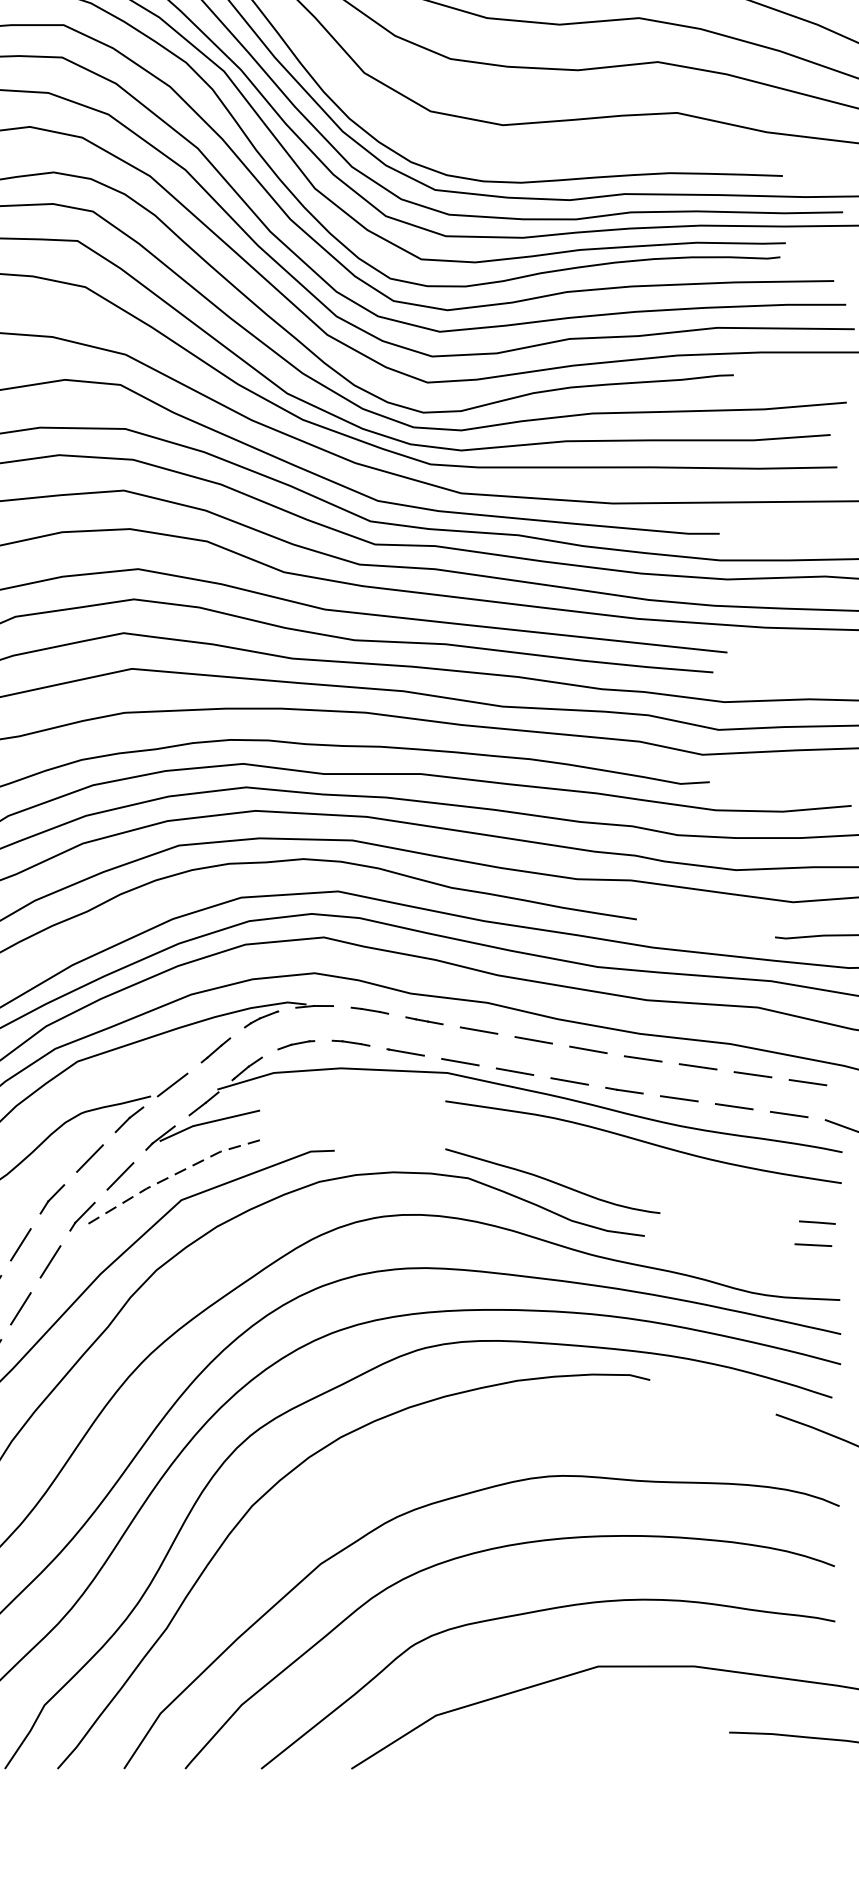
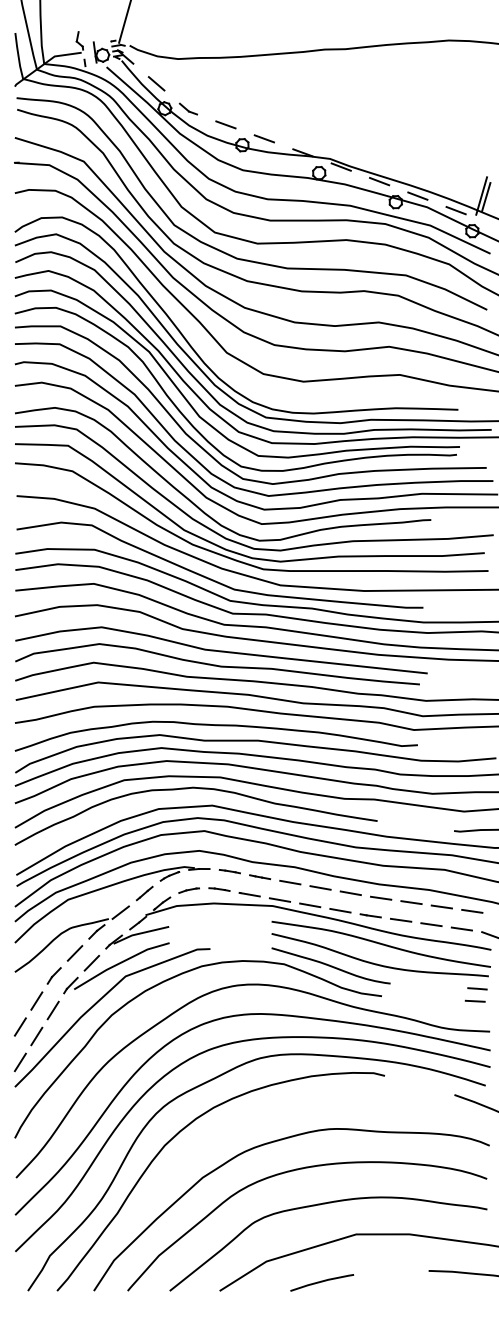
line: (172, 1175) -> (120, 962), dashed -> solid
curve: (636, 1176) -> (377, 963), added
line: (537, 1753) -> (322, 1282), added

